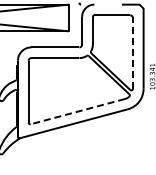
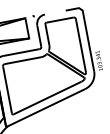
line: (132, 52) -> (80, 45), dashed -> solid
line: (77, 111) -> (47, 97), dashed -> solid

